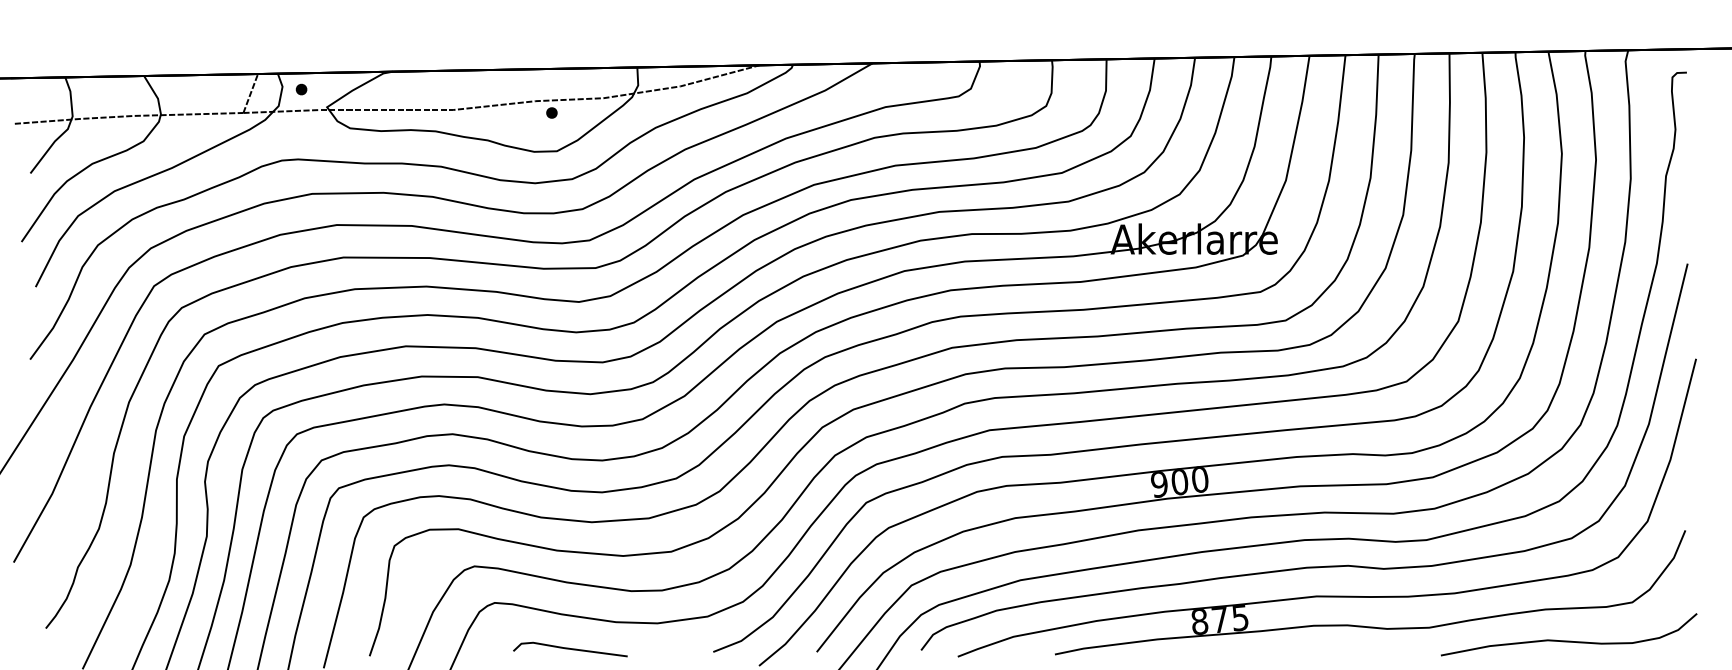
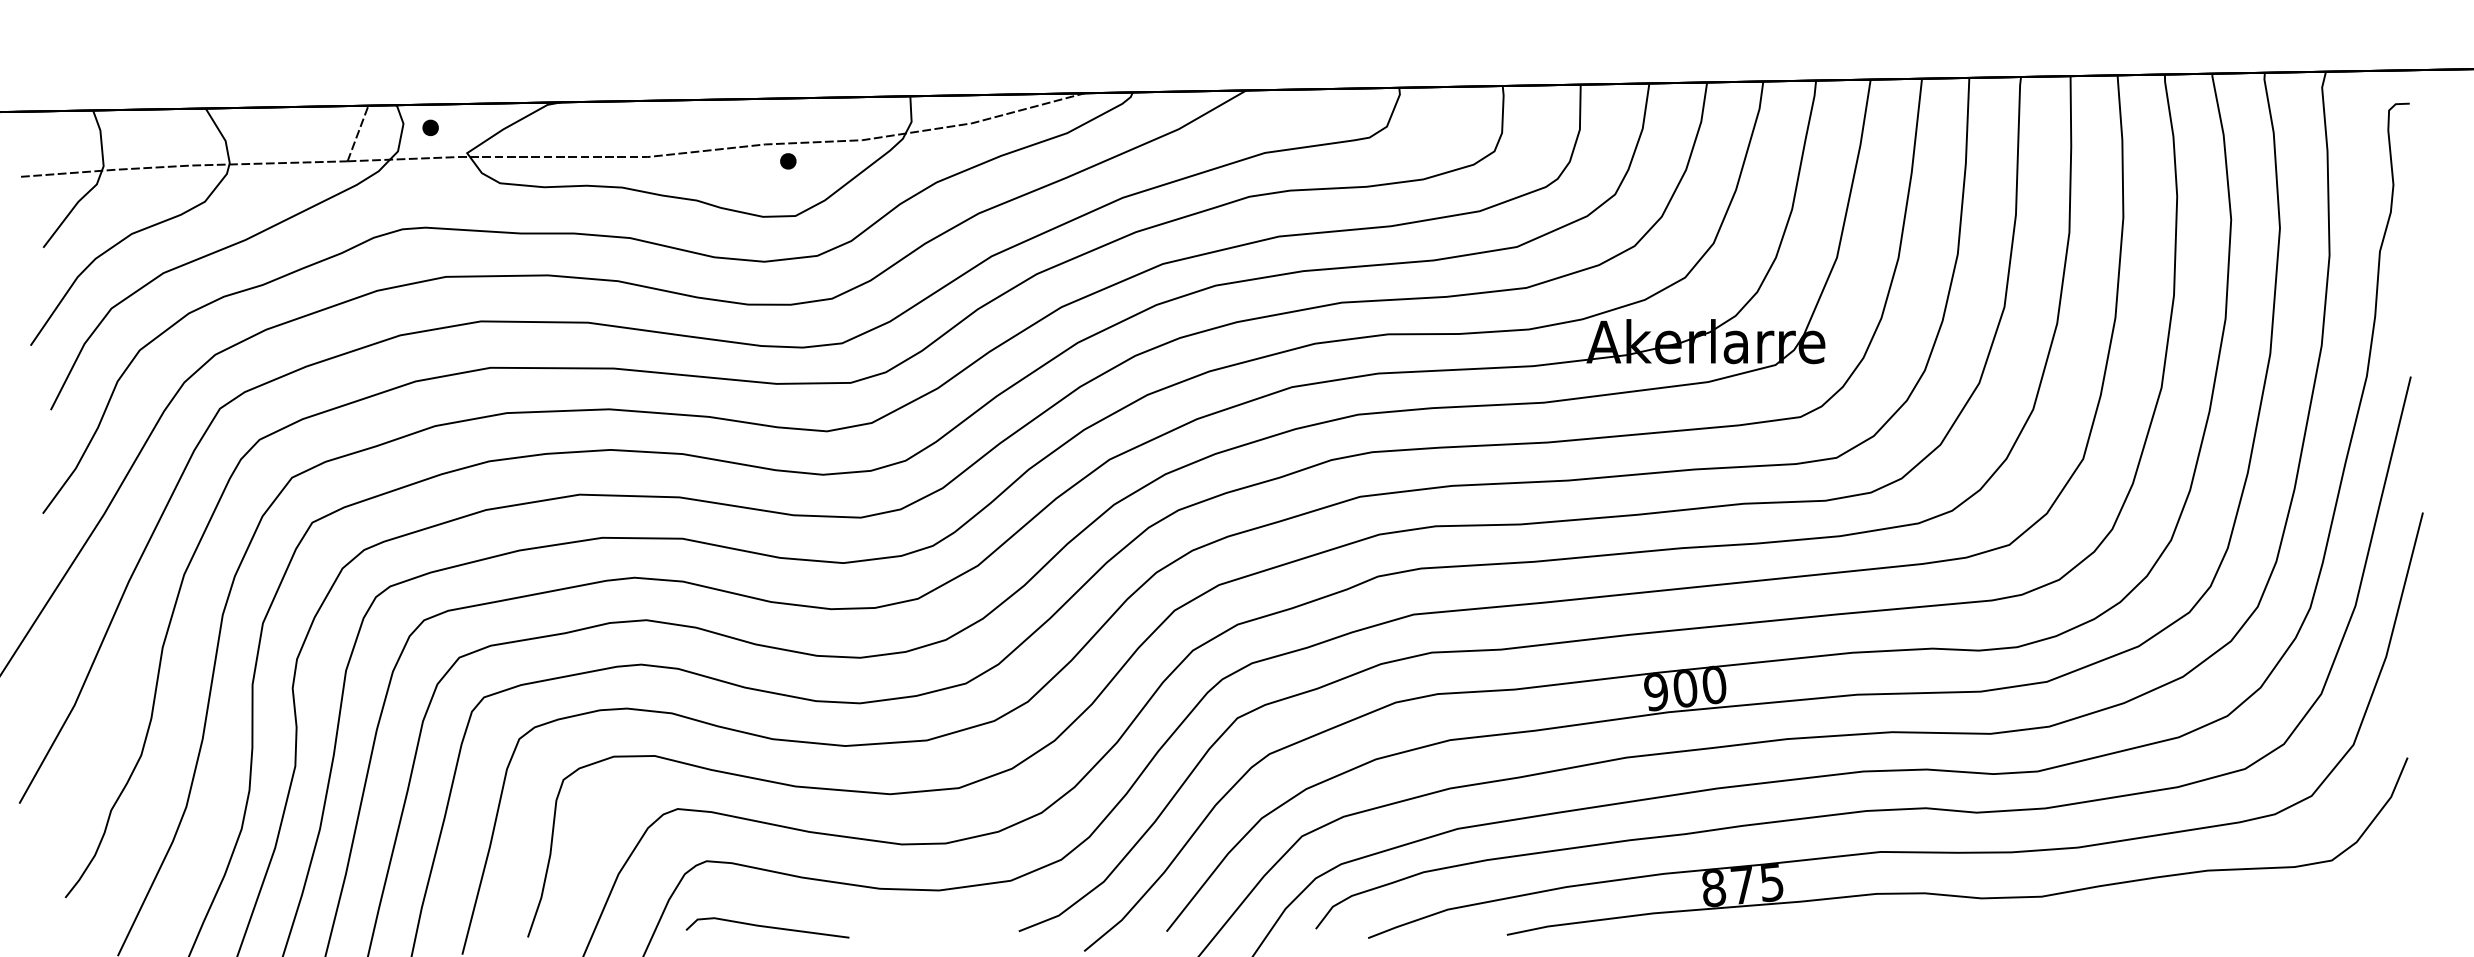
curve: (1568, 640) -> (2240, 914), removed
line: (570, 649) -> (767, 927), moved

